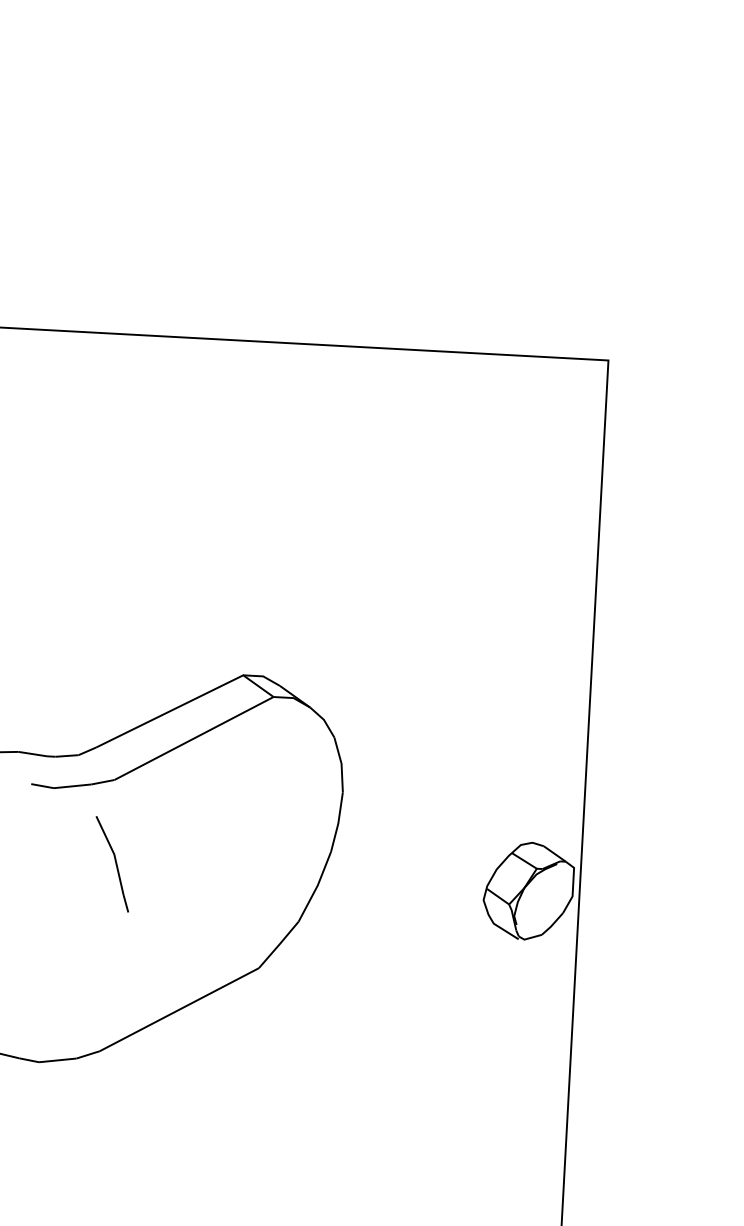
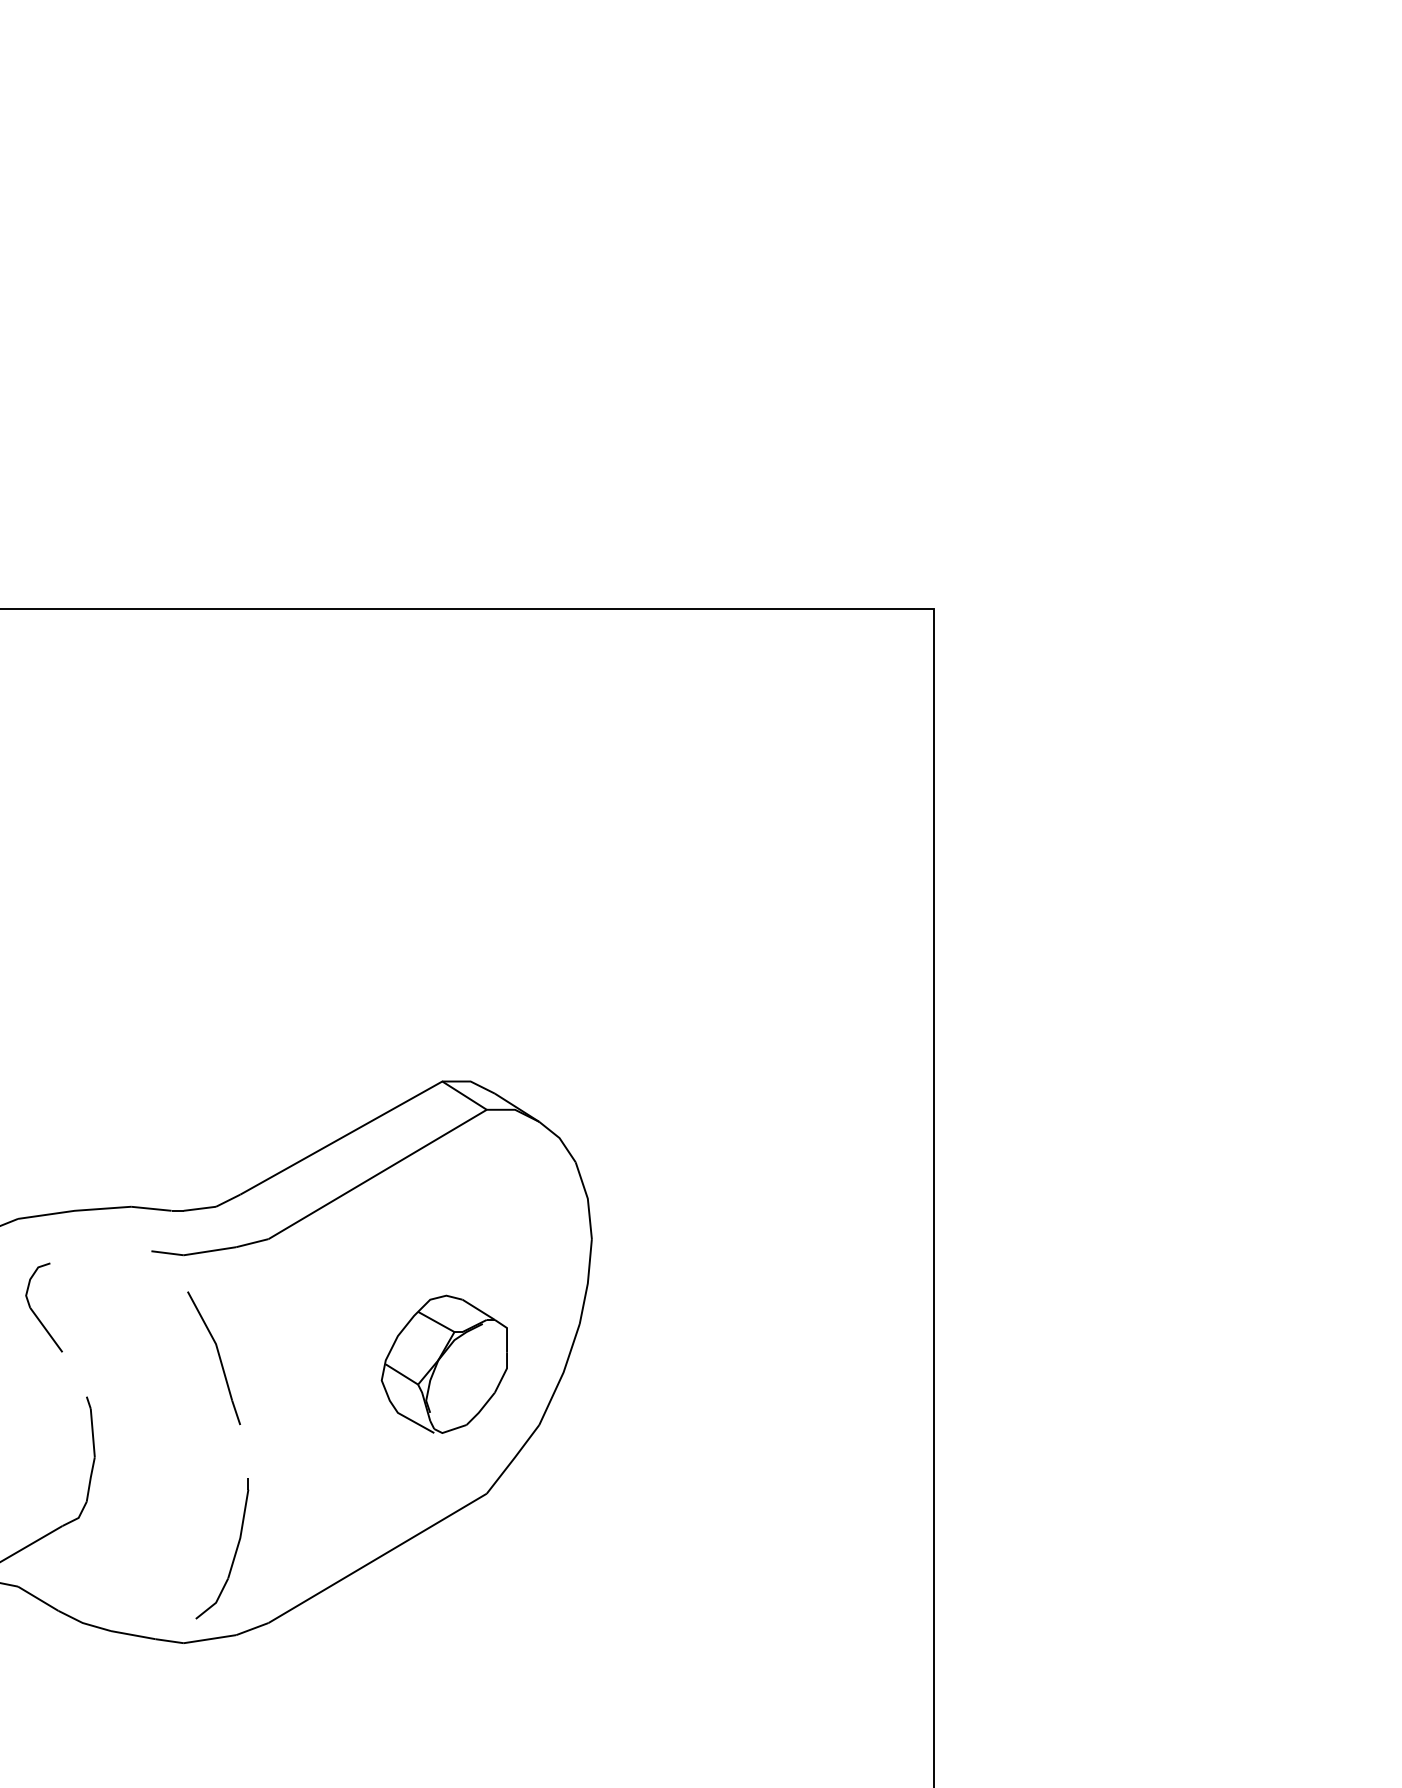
part: (111, 864) -> (213, 1358), moved
part: (527, 890) -> (443, 1363), moved
part: (78, 1000) -> (234, 1553), added

